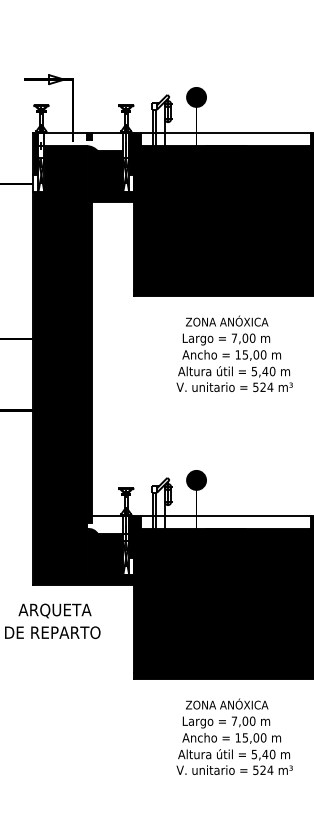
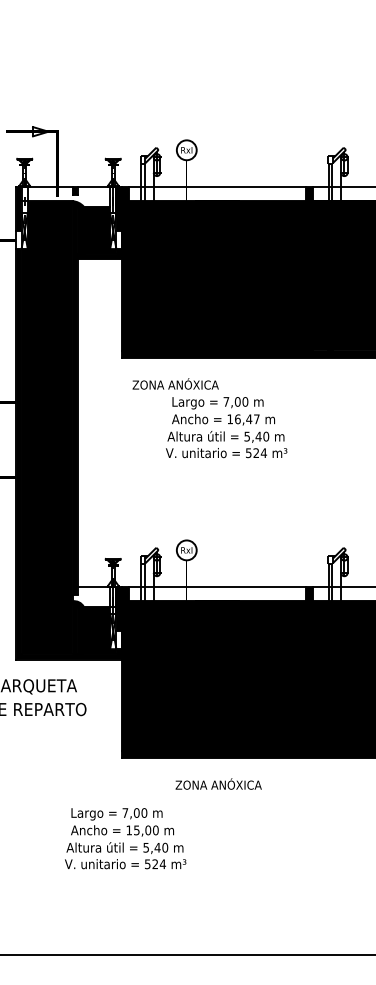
fill: (196, 97) -> (186, 150), removed
text: (226, 320) -> (175, 383), moved
text: (254, 355) -> (247, 419), 15,00 -> 16,47
fill: (196, 480) -> (186, 550), removed
text: (234, 745) -> (125, 838), moved

